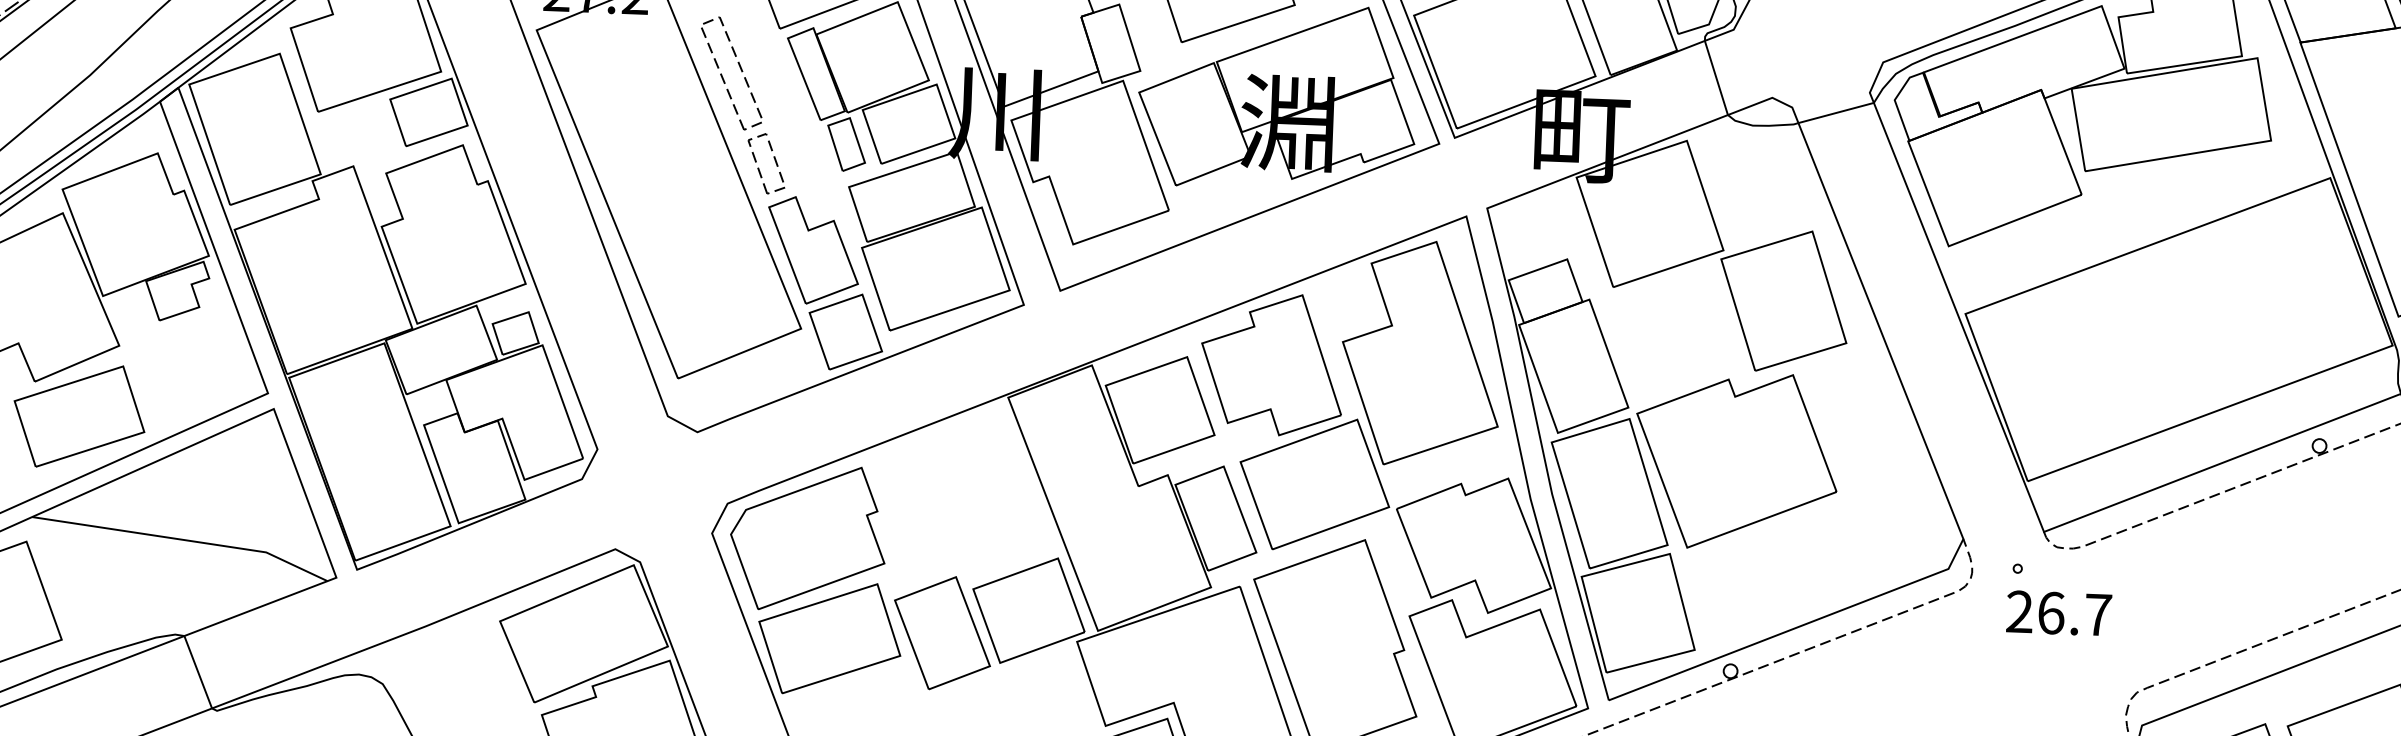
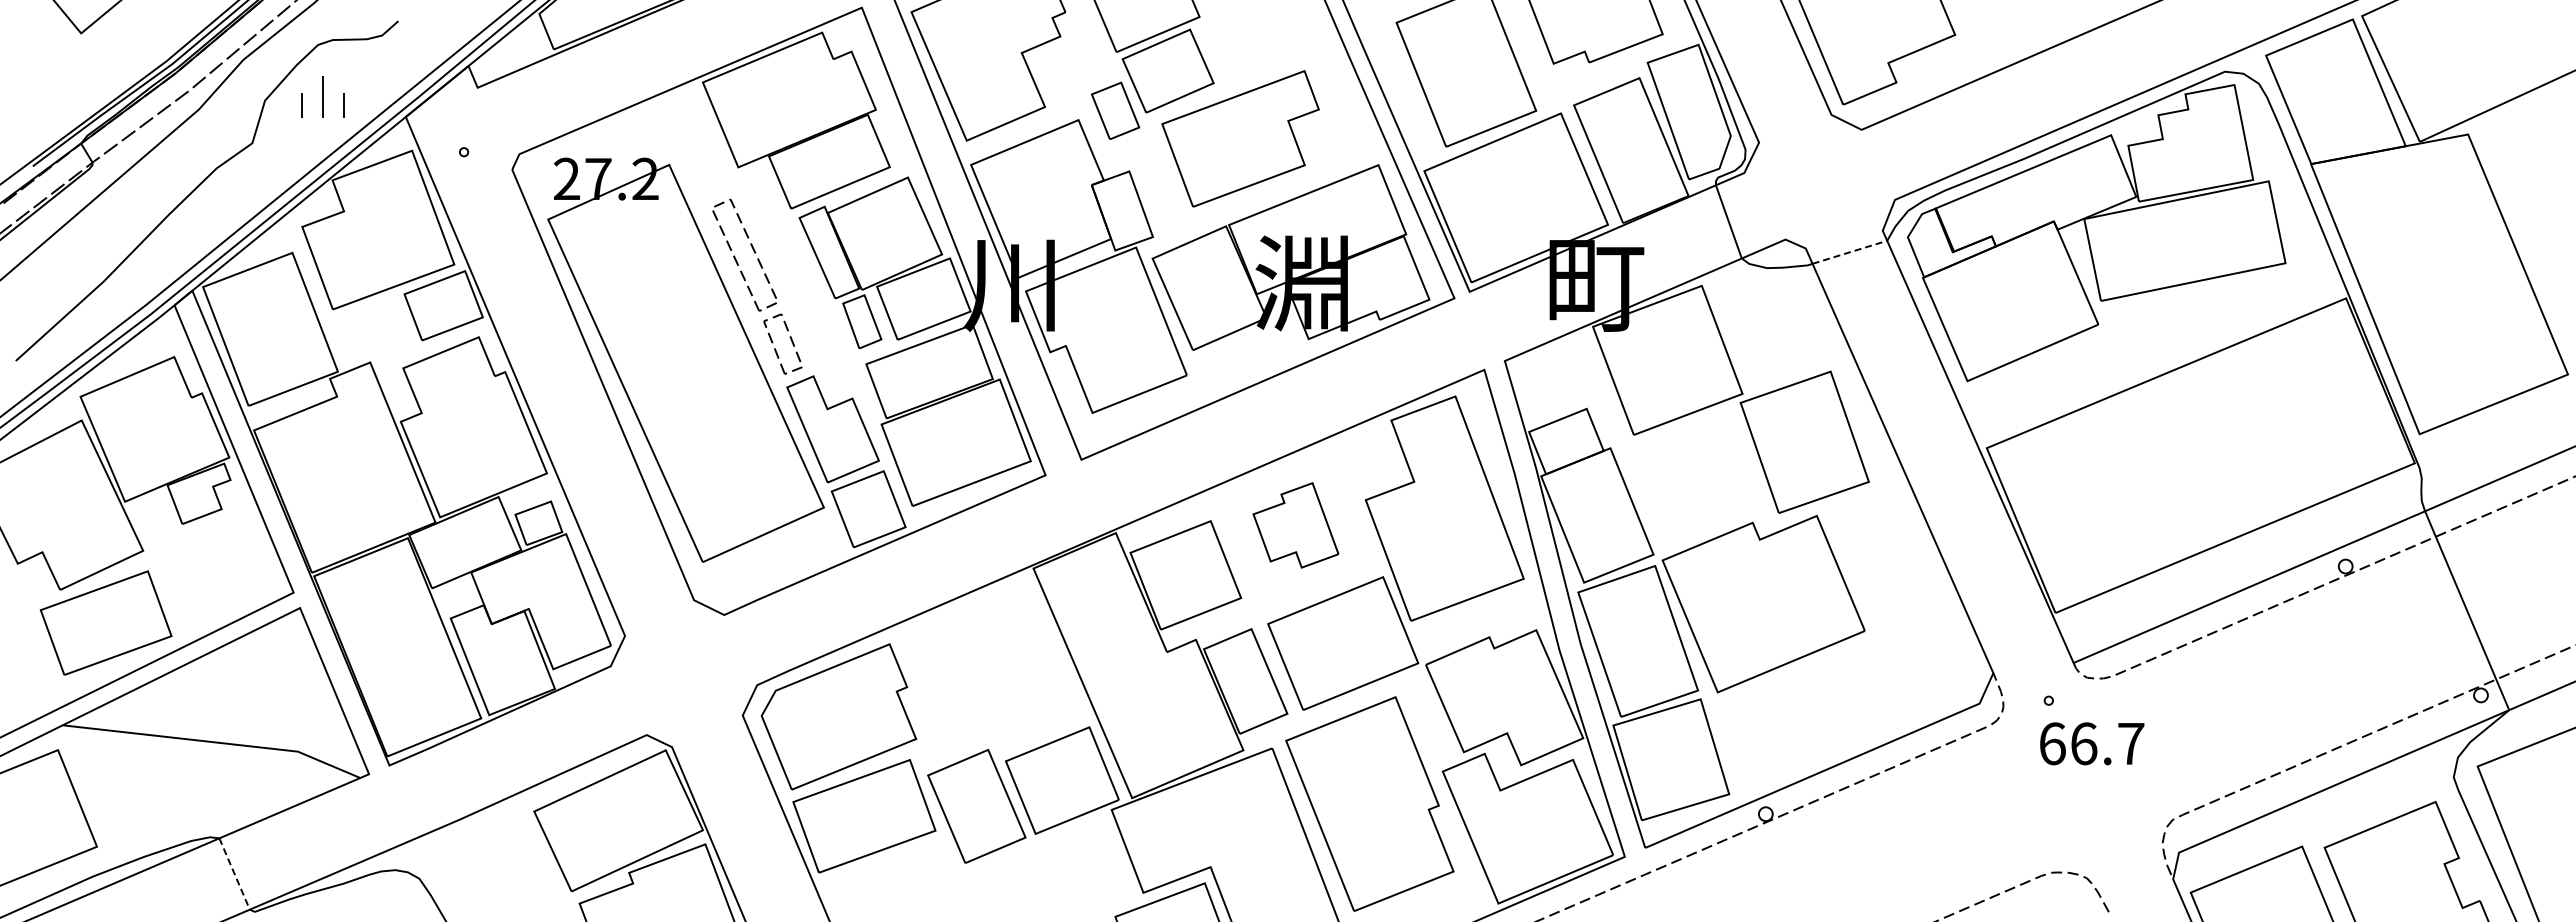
line: (1836, 113) -> (1850, 252), solid -> dashed
part: (1271, 364) -> (1295, 525), size x0.6
text: (2019, 611) -> (2052, 743), 26.7 -> 66.7
line: (198, 672) -> (234, 874), solid -> dashed

